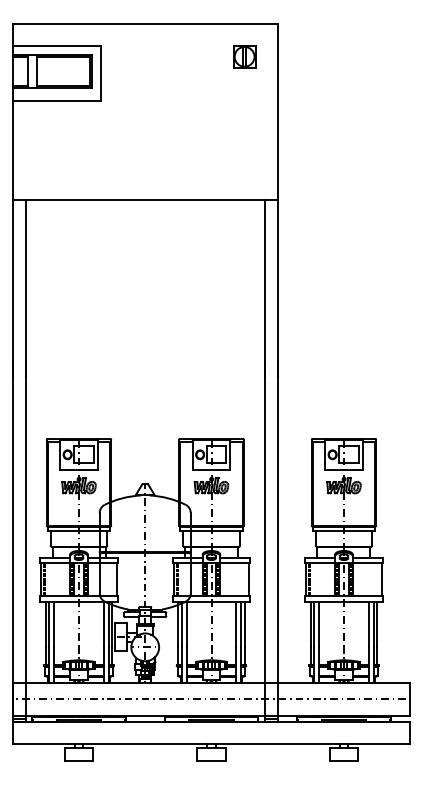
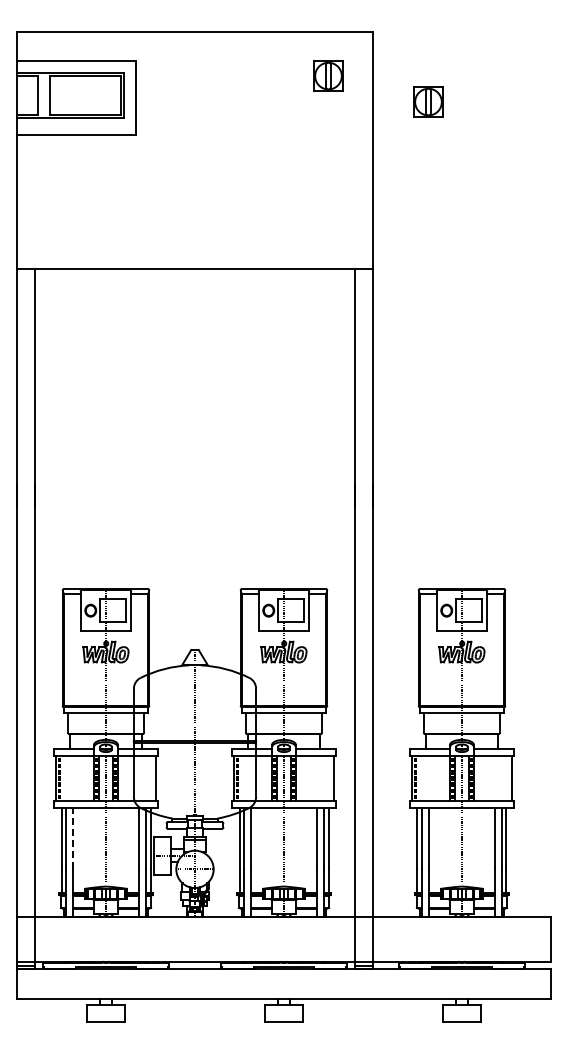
part: (319, 75) -> (428, 101), added
line: (54, 624) -> (72, 838), solid -> dashed
line: (211, 699) -> (283, 939), removed

